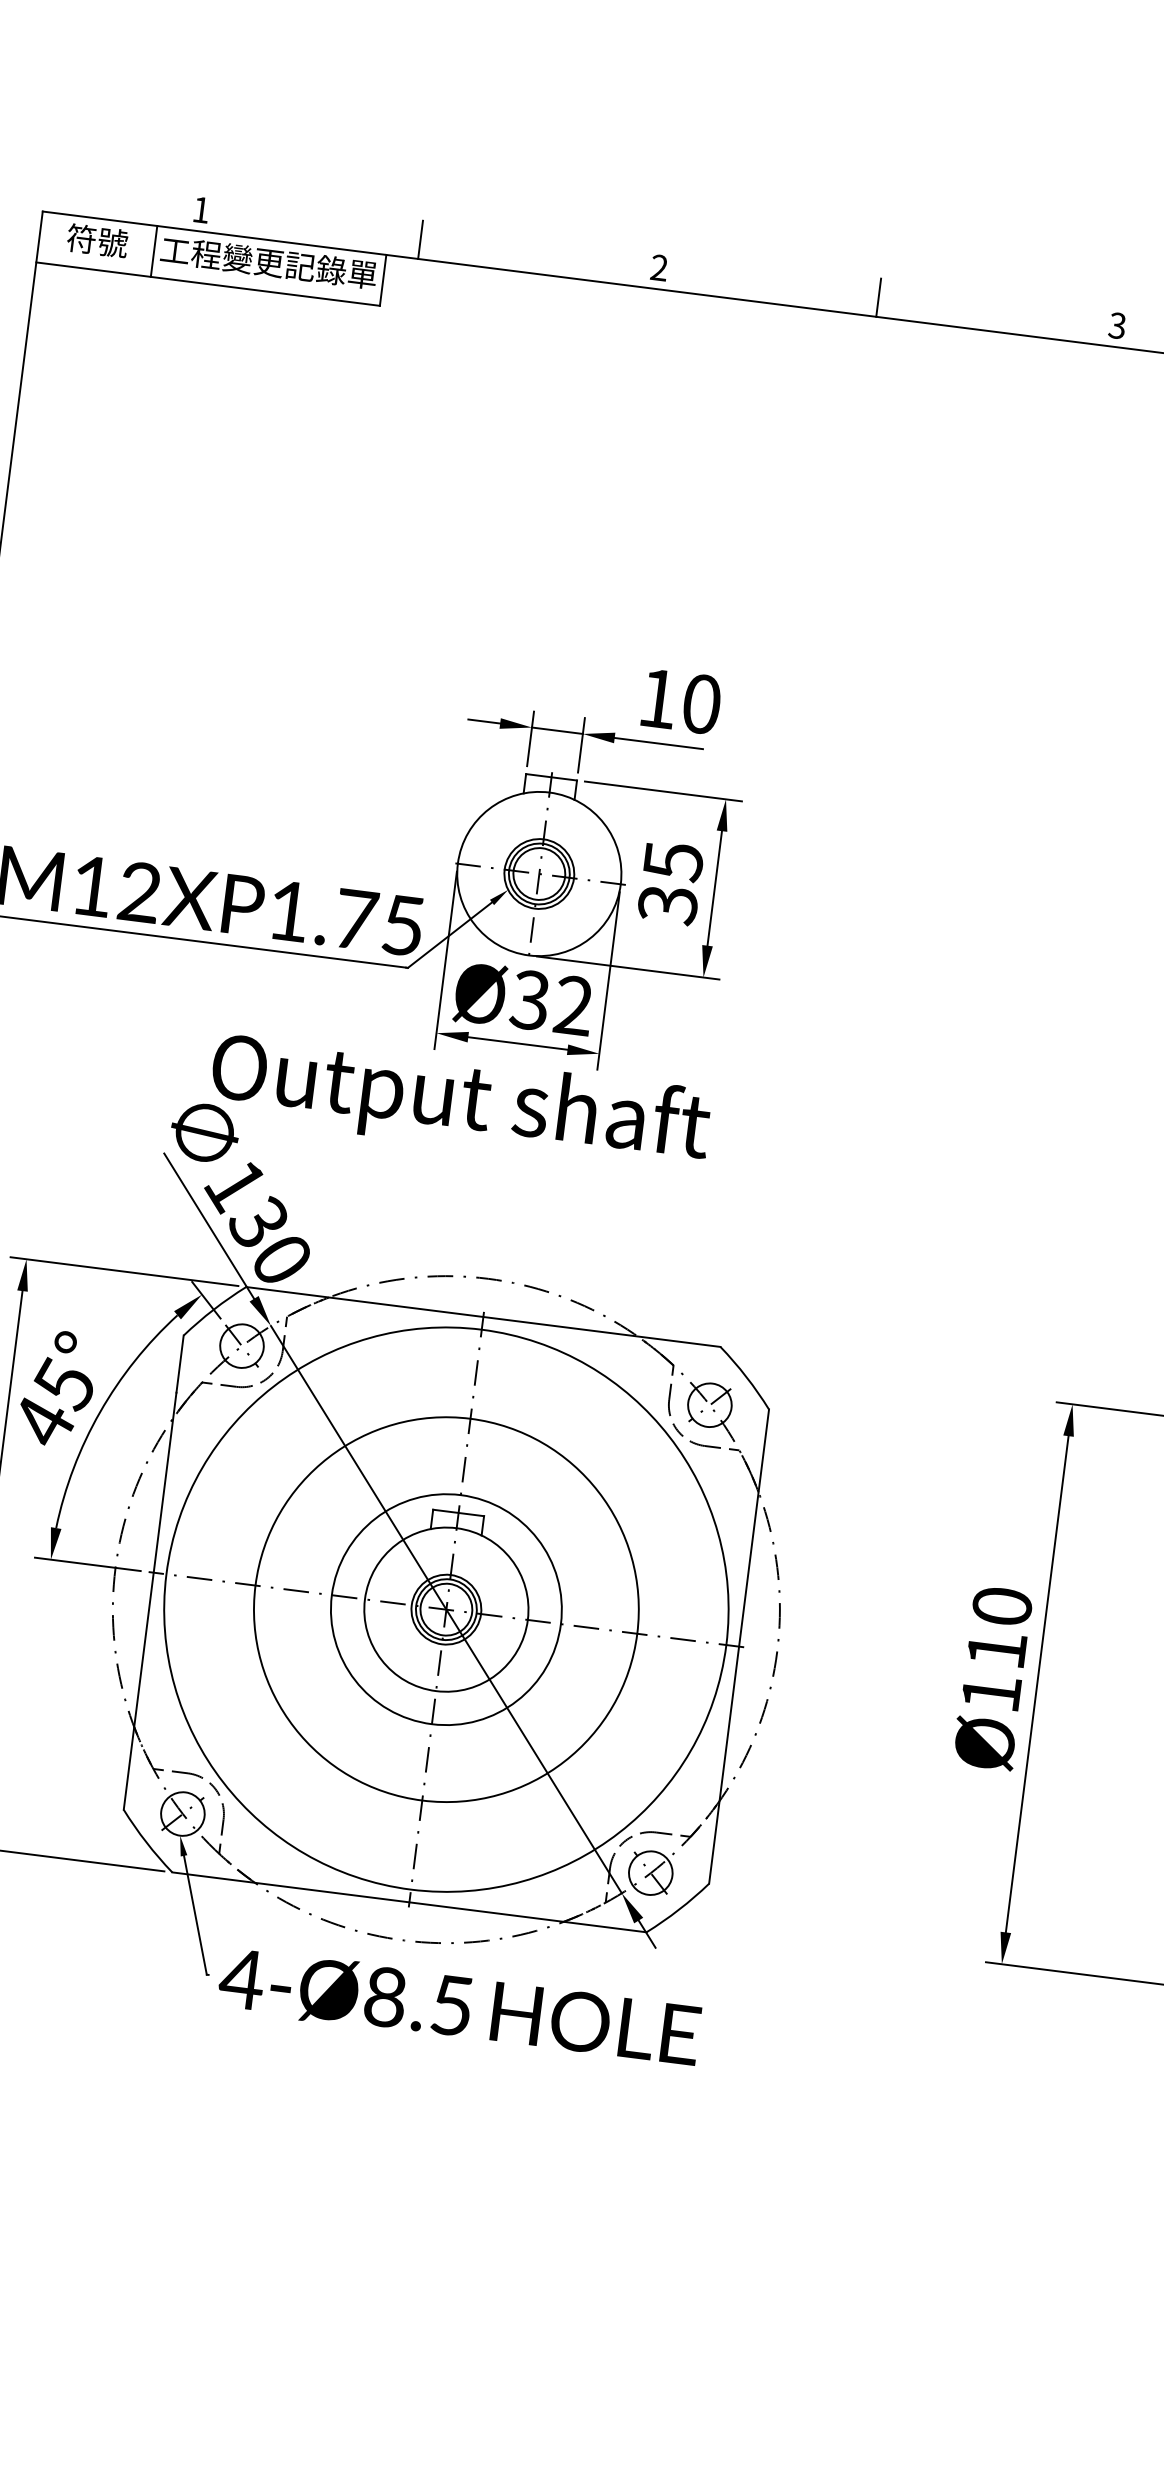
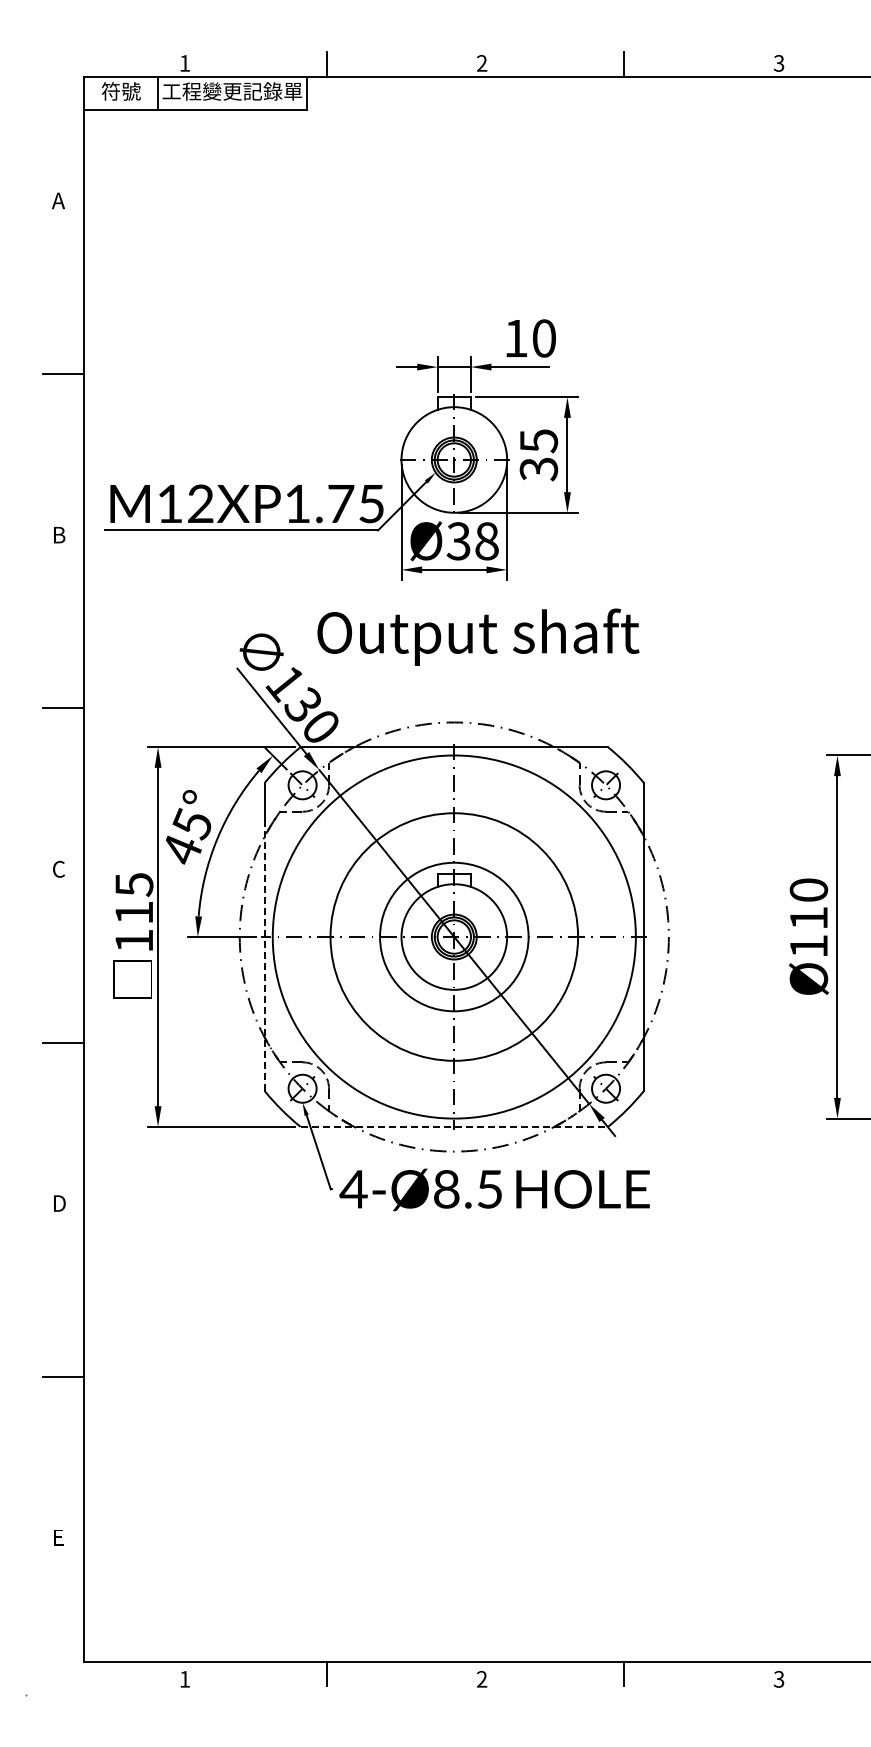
text: (573, 1005) -> (486, 541), Ø32 -> Ø38
text: (460, 1101) -> (478, 636), moved
line: (149, 1602) -> (264, 956), solid -> dashed
line: (409, 1901) -> (454, 1126), solid -> dashed

